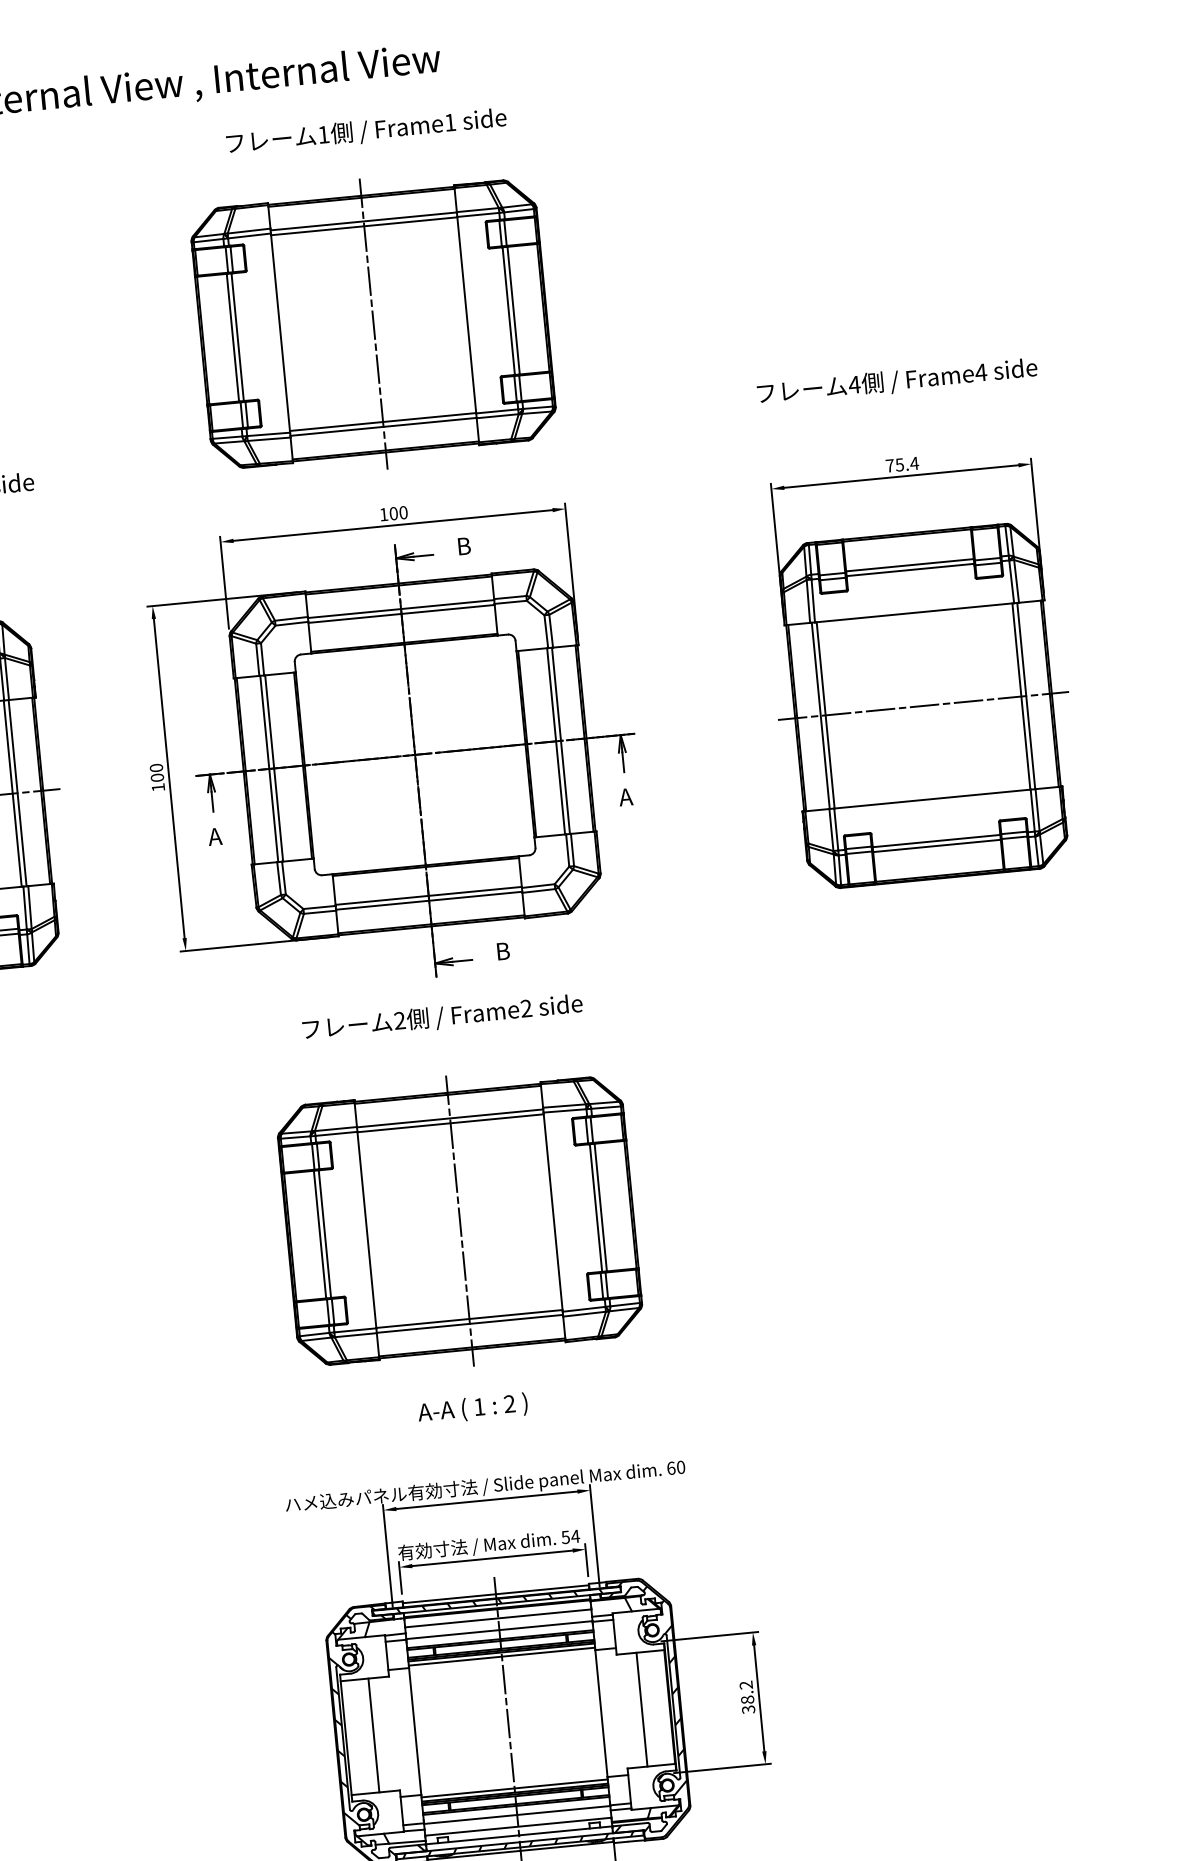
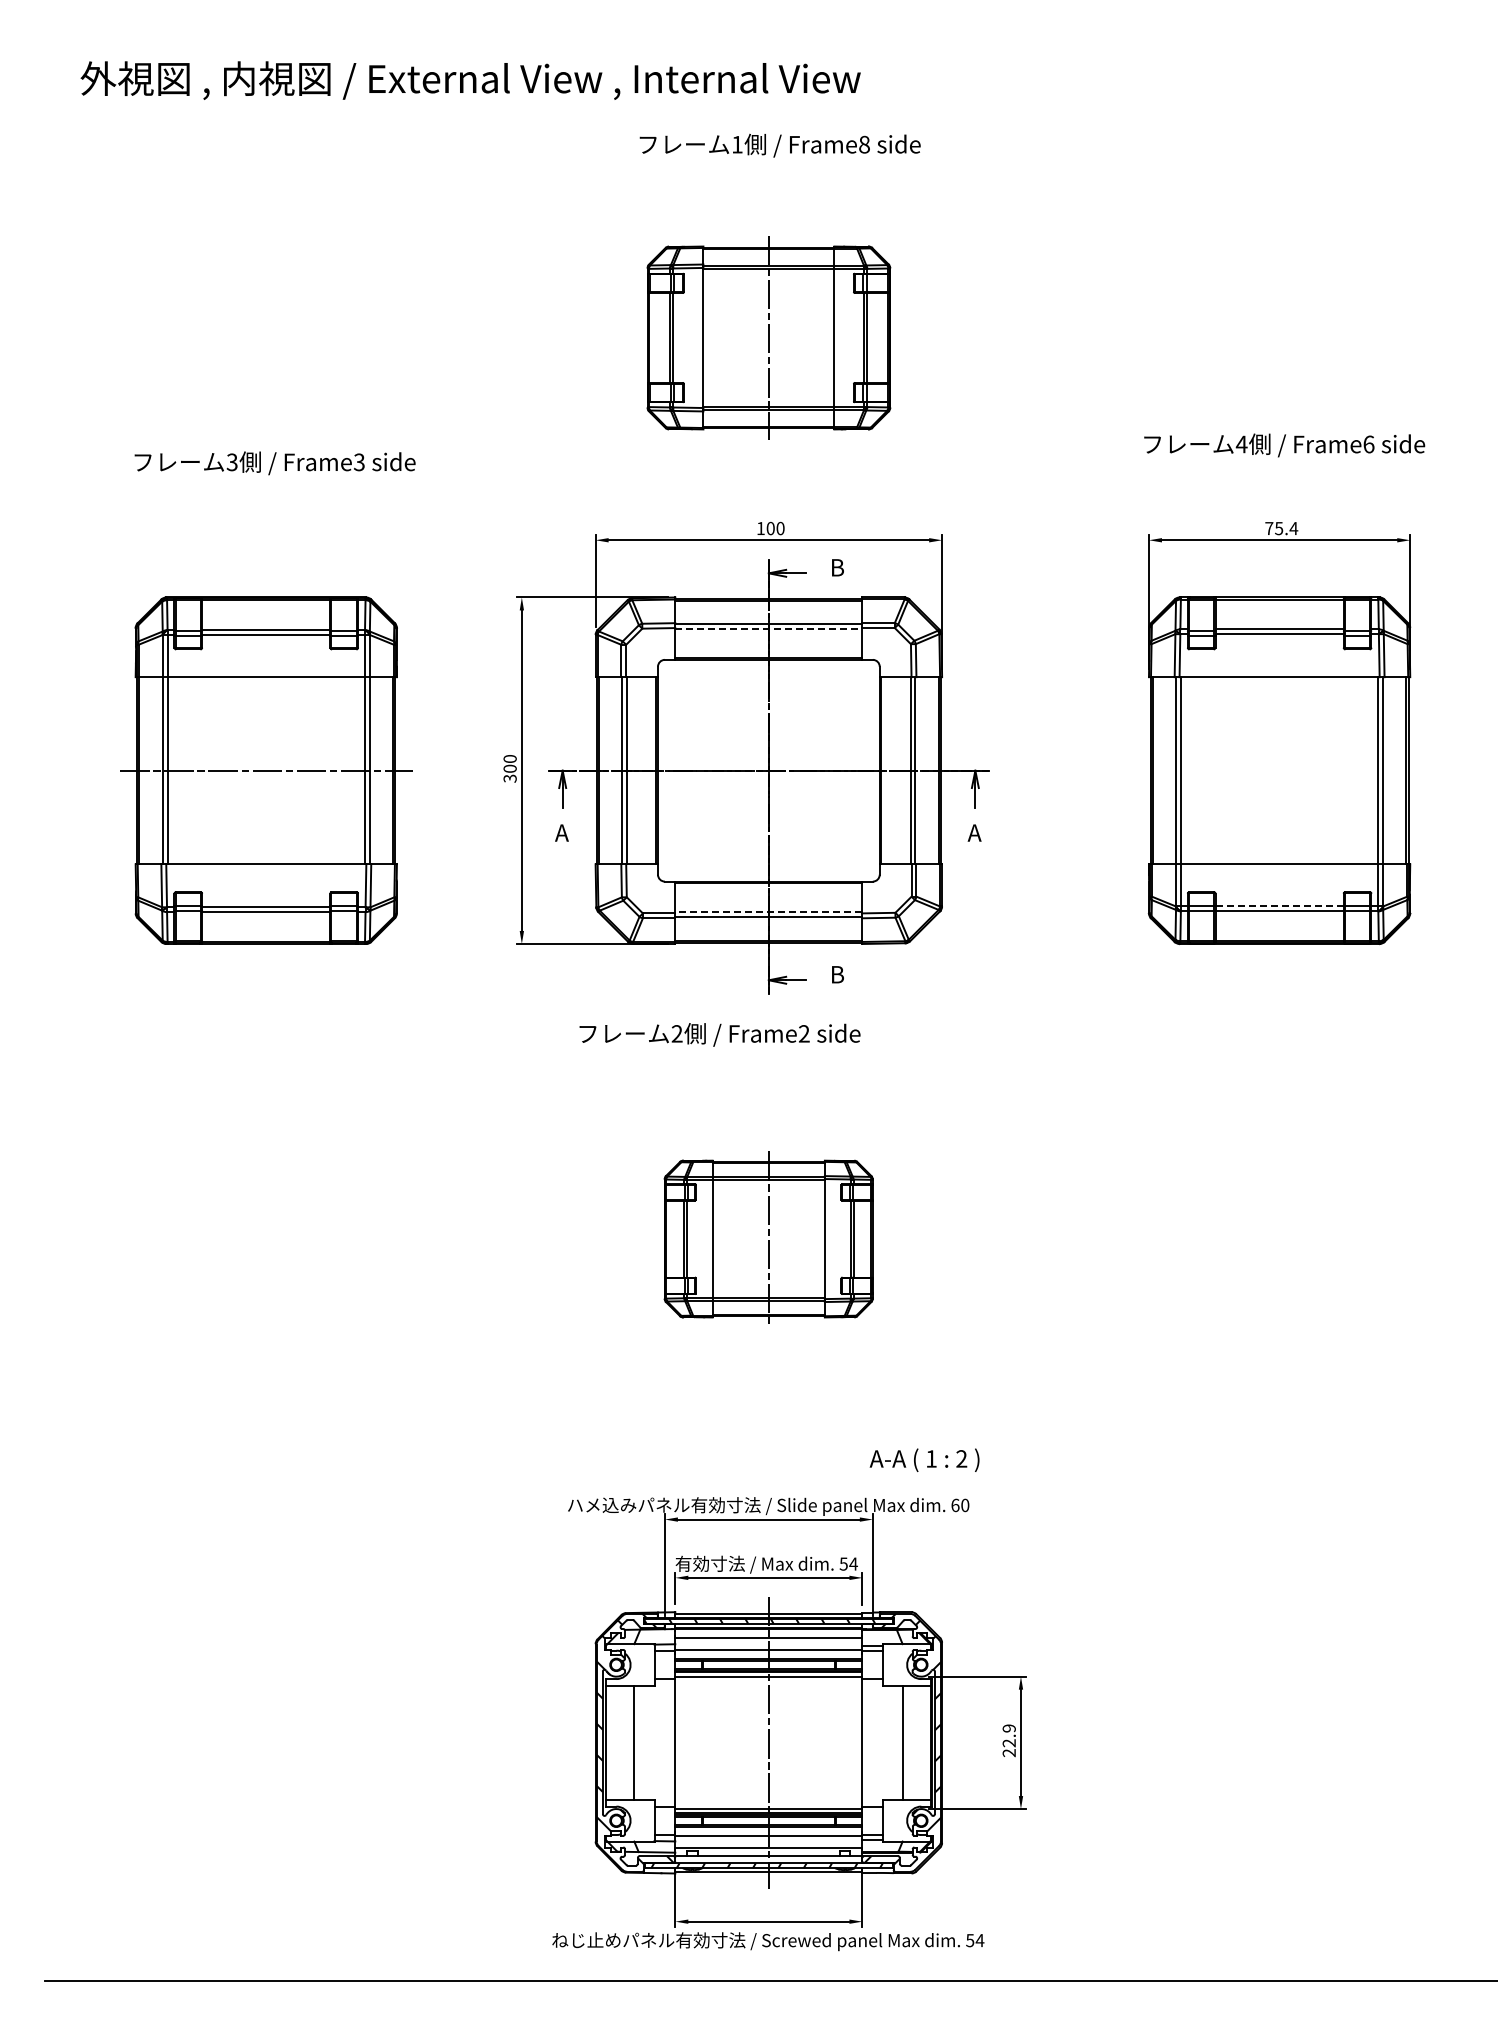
text: (450, 122) -> (864, 144), Frame1 -> Frame8
part: (373, 323) -> (768, 337), size x0.7
text: (980, 372) -> (1368, 444), Frame4 -> Frame6
line: (401, 614) -> (768, 629), solid -> dashed
line: (923, 705) -> (1279, 770), removed
text: (157, 787) -> (509, 778), 100 -> 300
line: (936, 841) -> (1279, 906), solid -> dashed
line: (428, 896) -> (768, 912), solid -> dashed
text: (442, 1017) -> (719, 1034), moved
part: (459, 1220) -> (768, 1238), size x0.6
text: (472, 1408) -> (924, 1459), moved
text: (746, 1697) -> (1008, 1740), 38.2 -> 22.9

